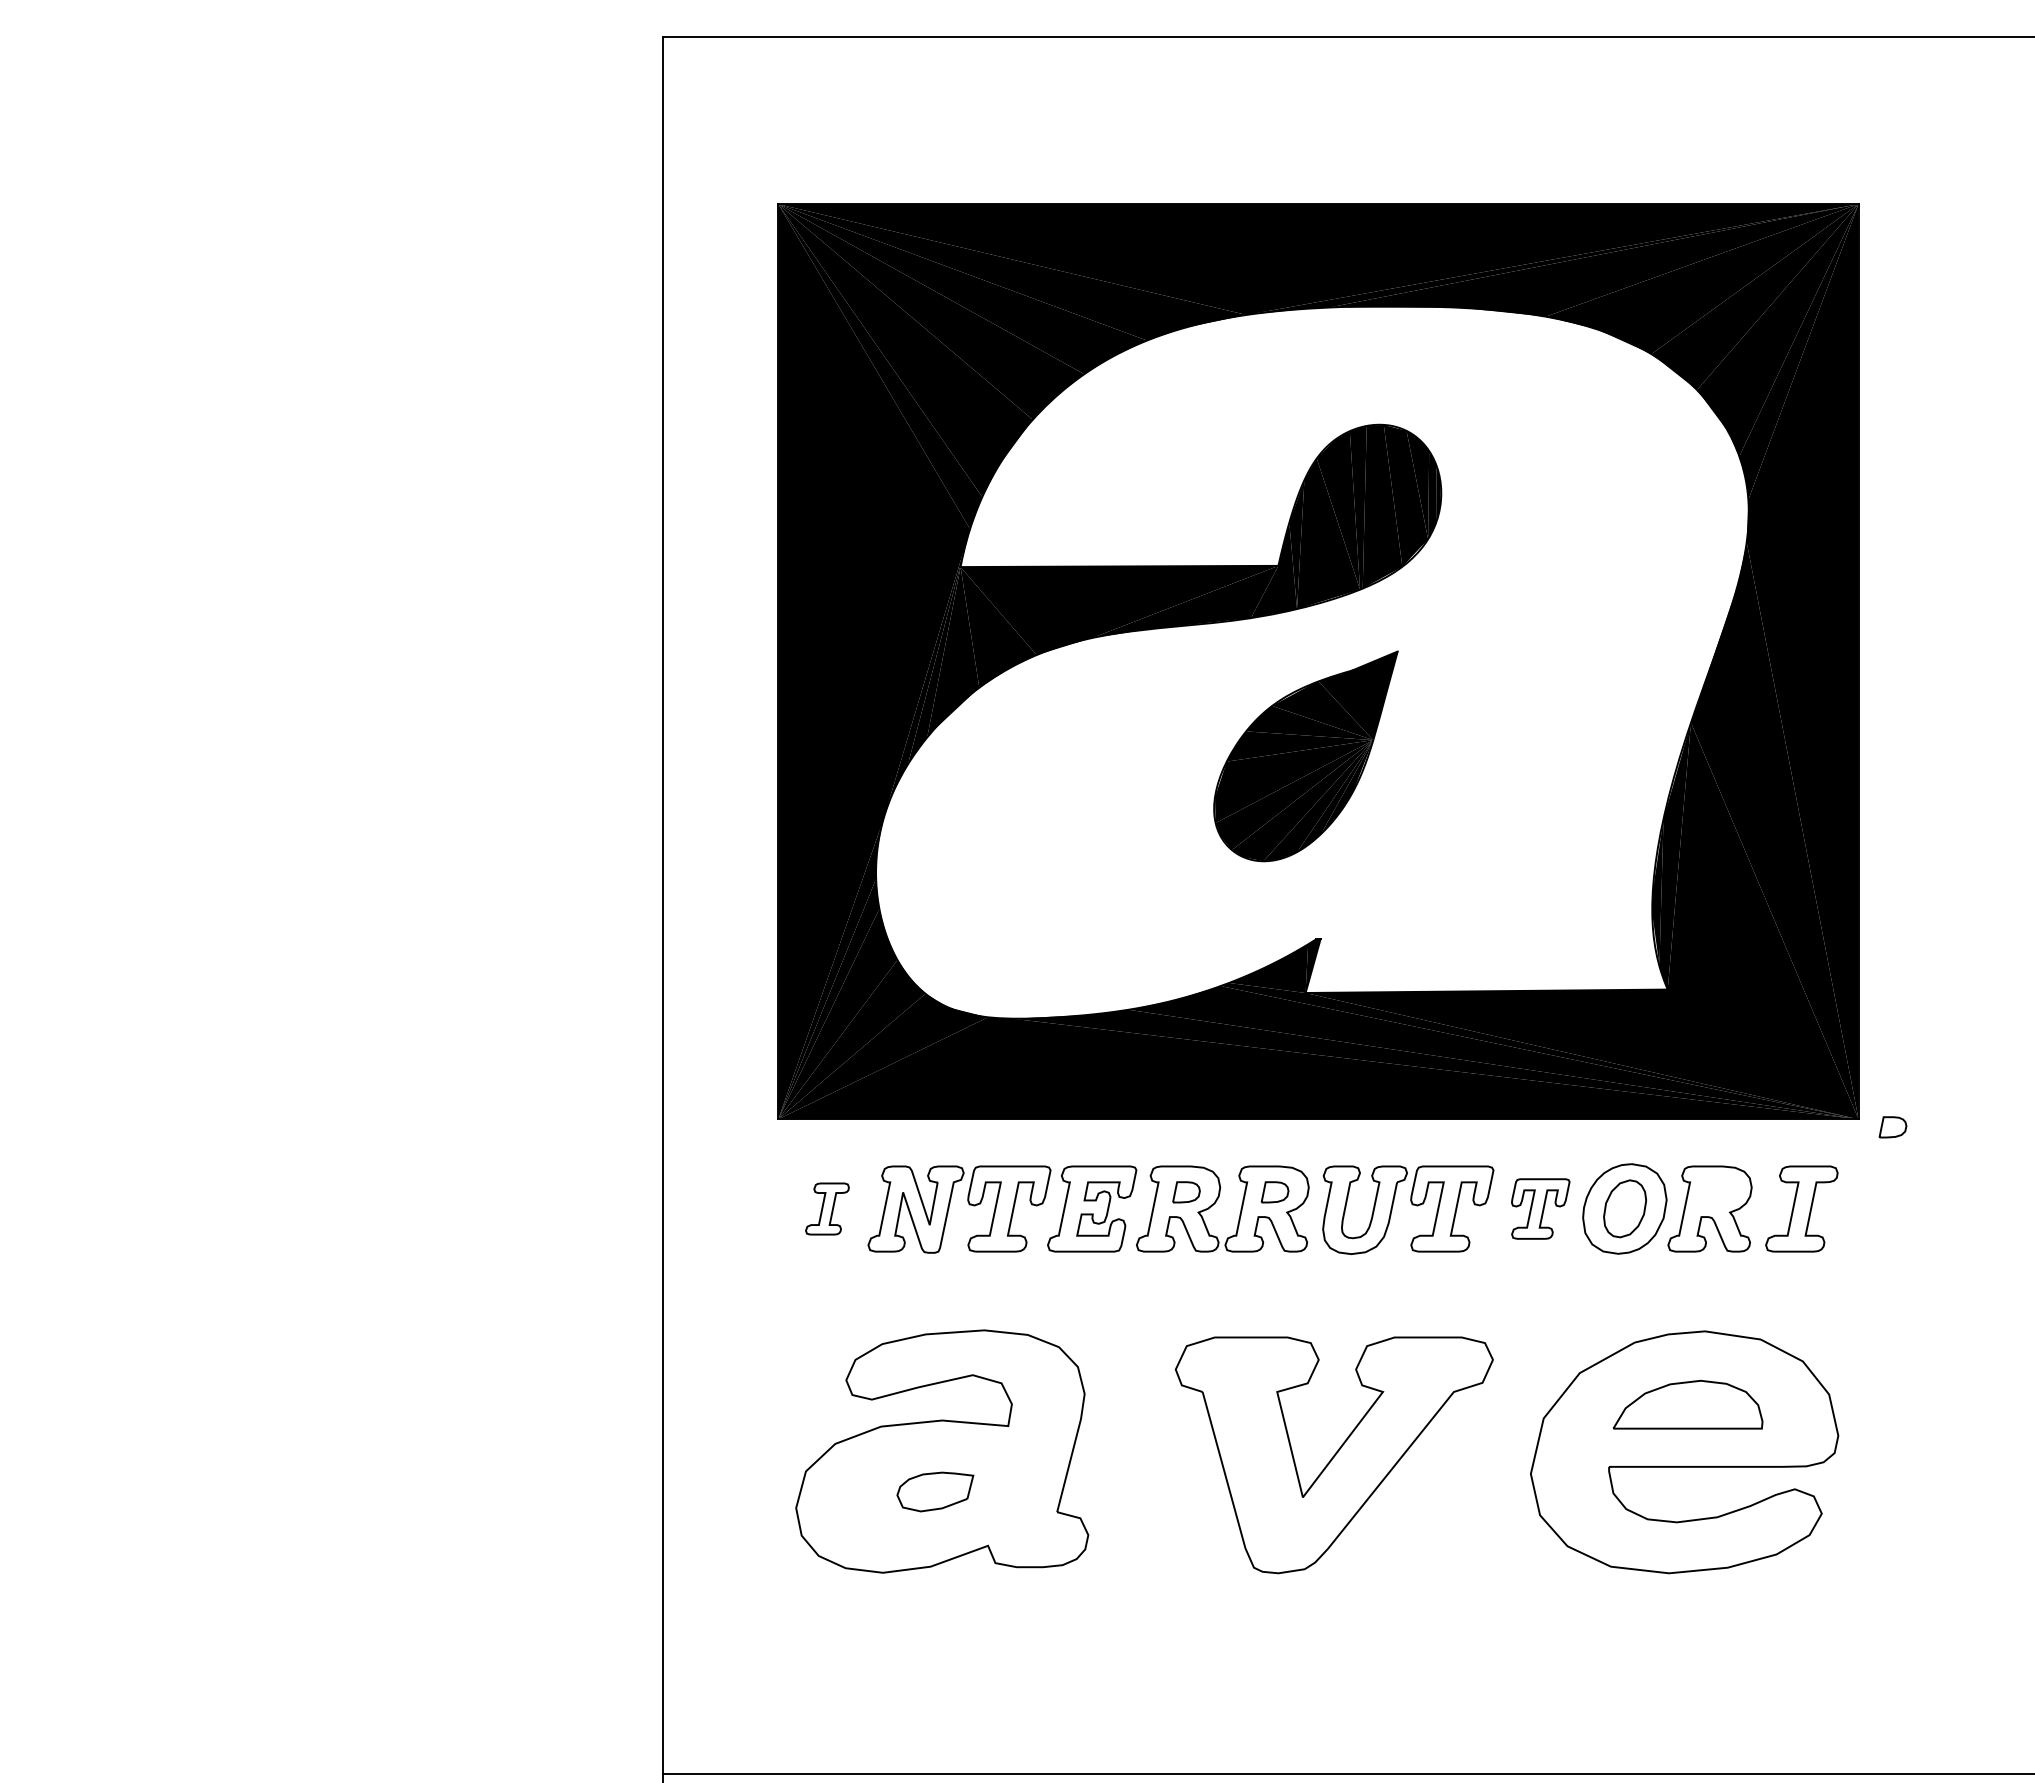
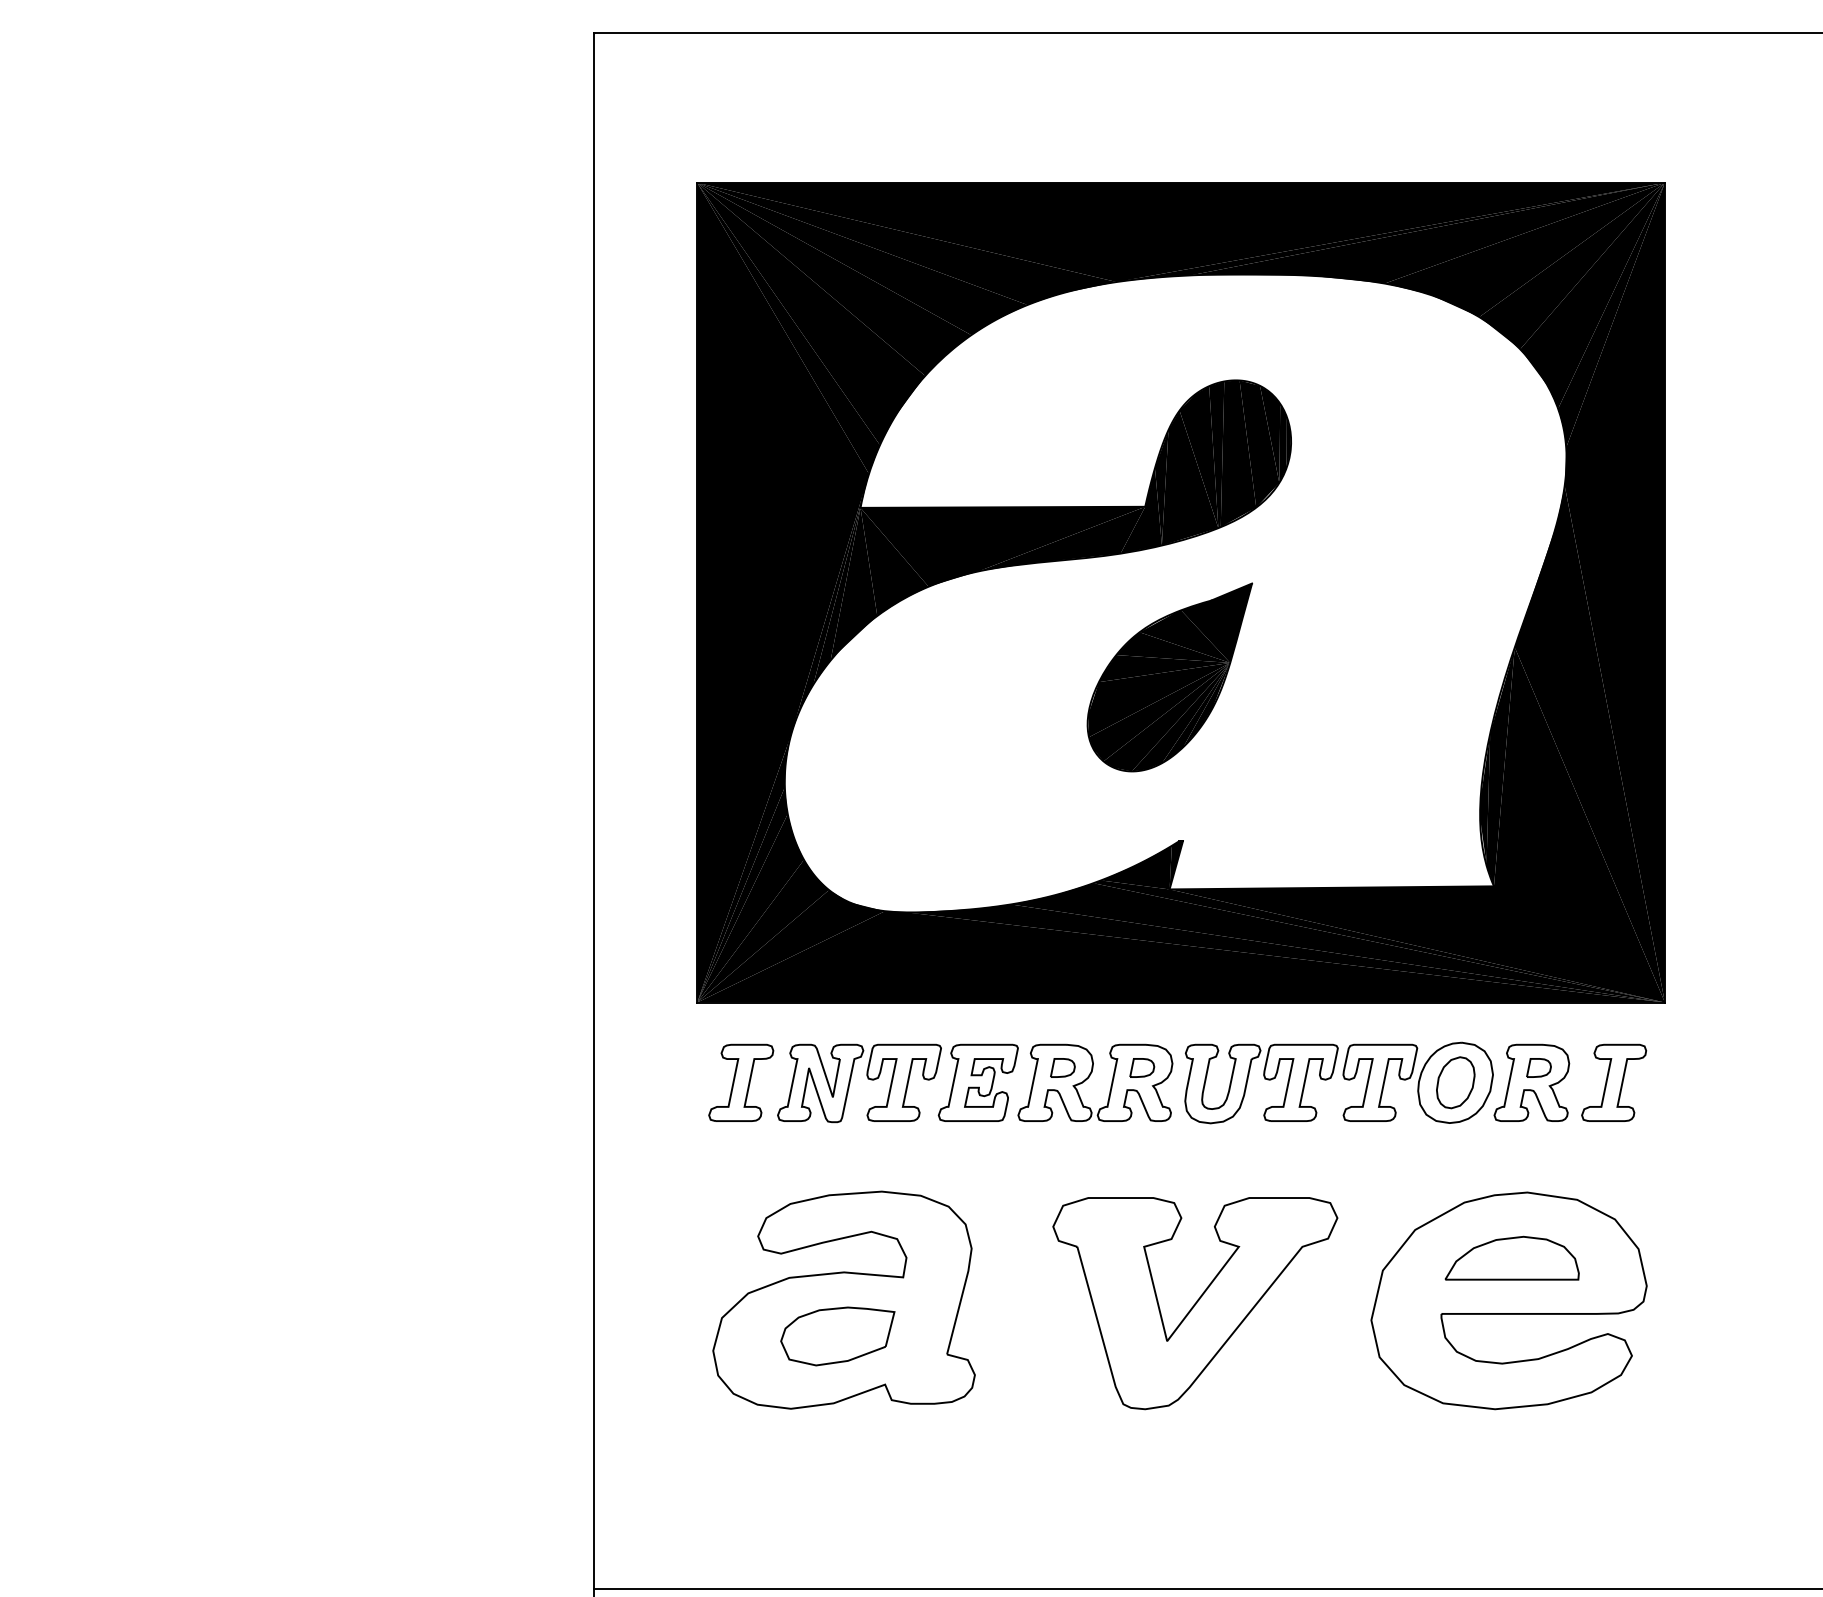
part: (1892, 1127) -> (1538, 1068), moved
part: (827, 1208) -> (741, 1082), size x1.67
part: (1540, 1208) -> (1380, 1082), size x1.43
part: (935, 1491) -> (838, 1335), size x1.67

